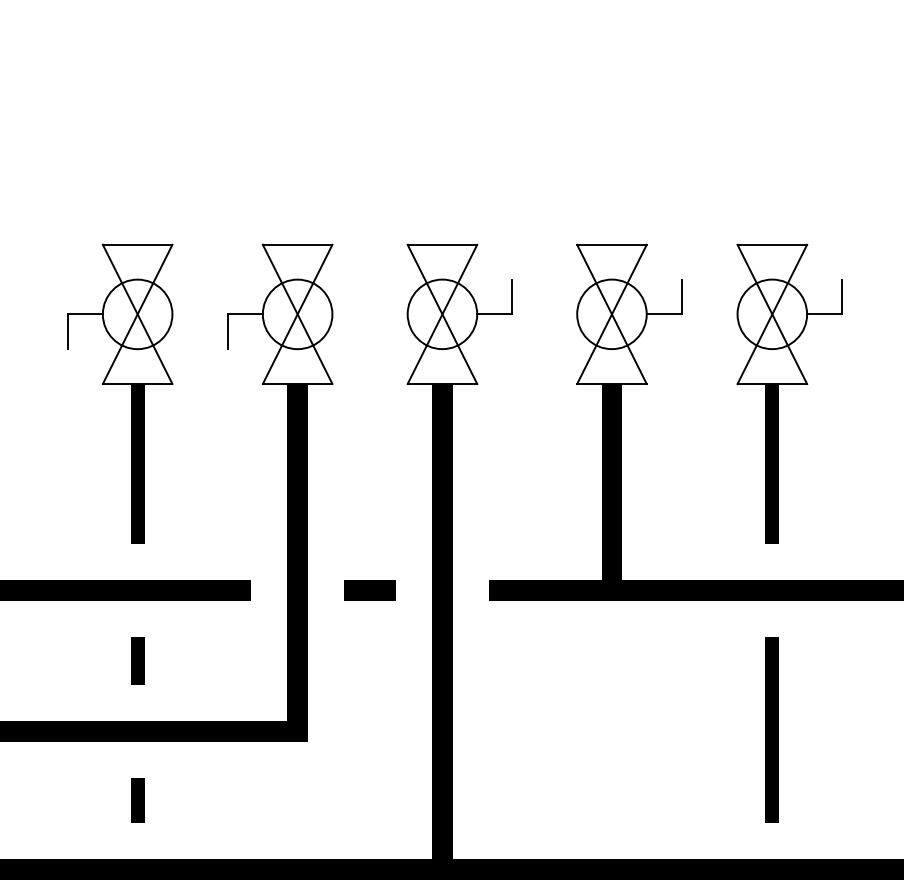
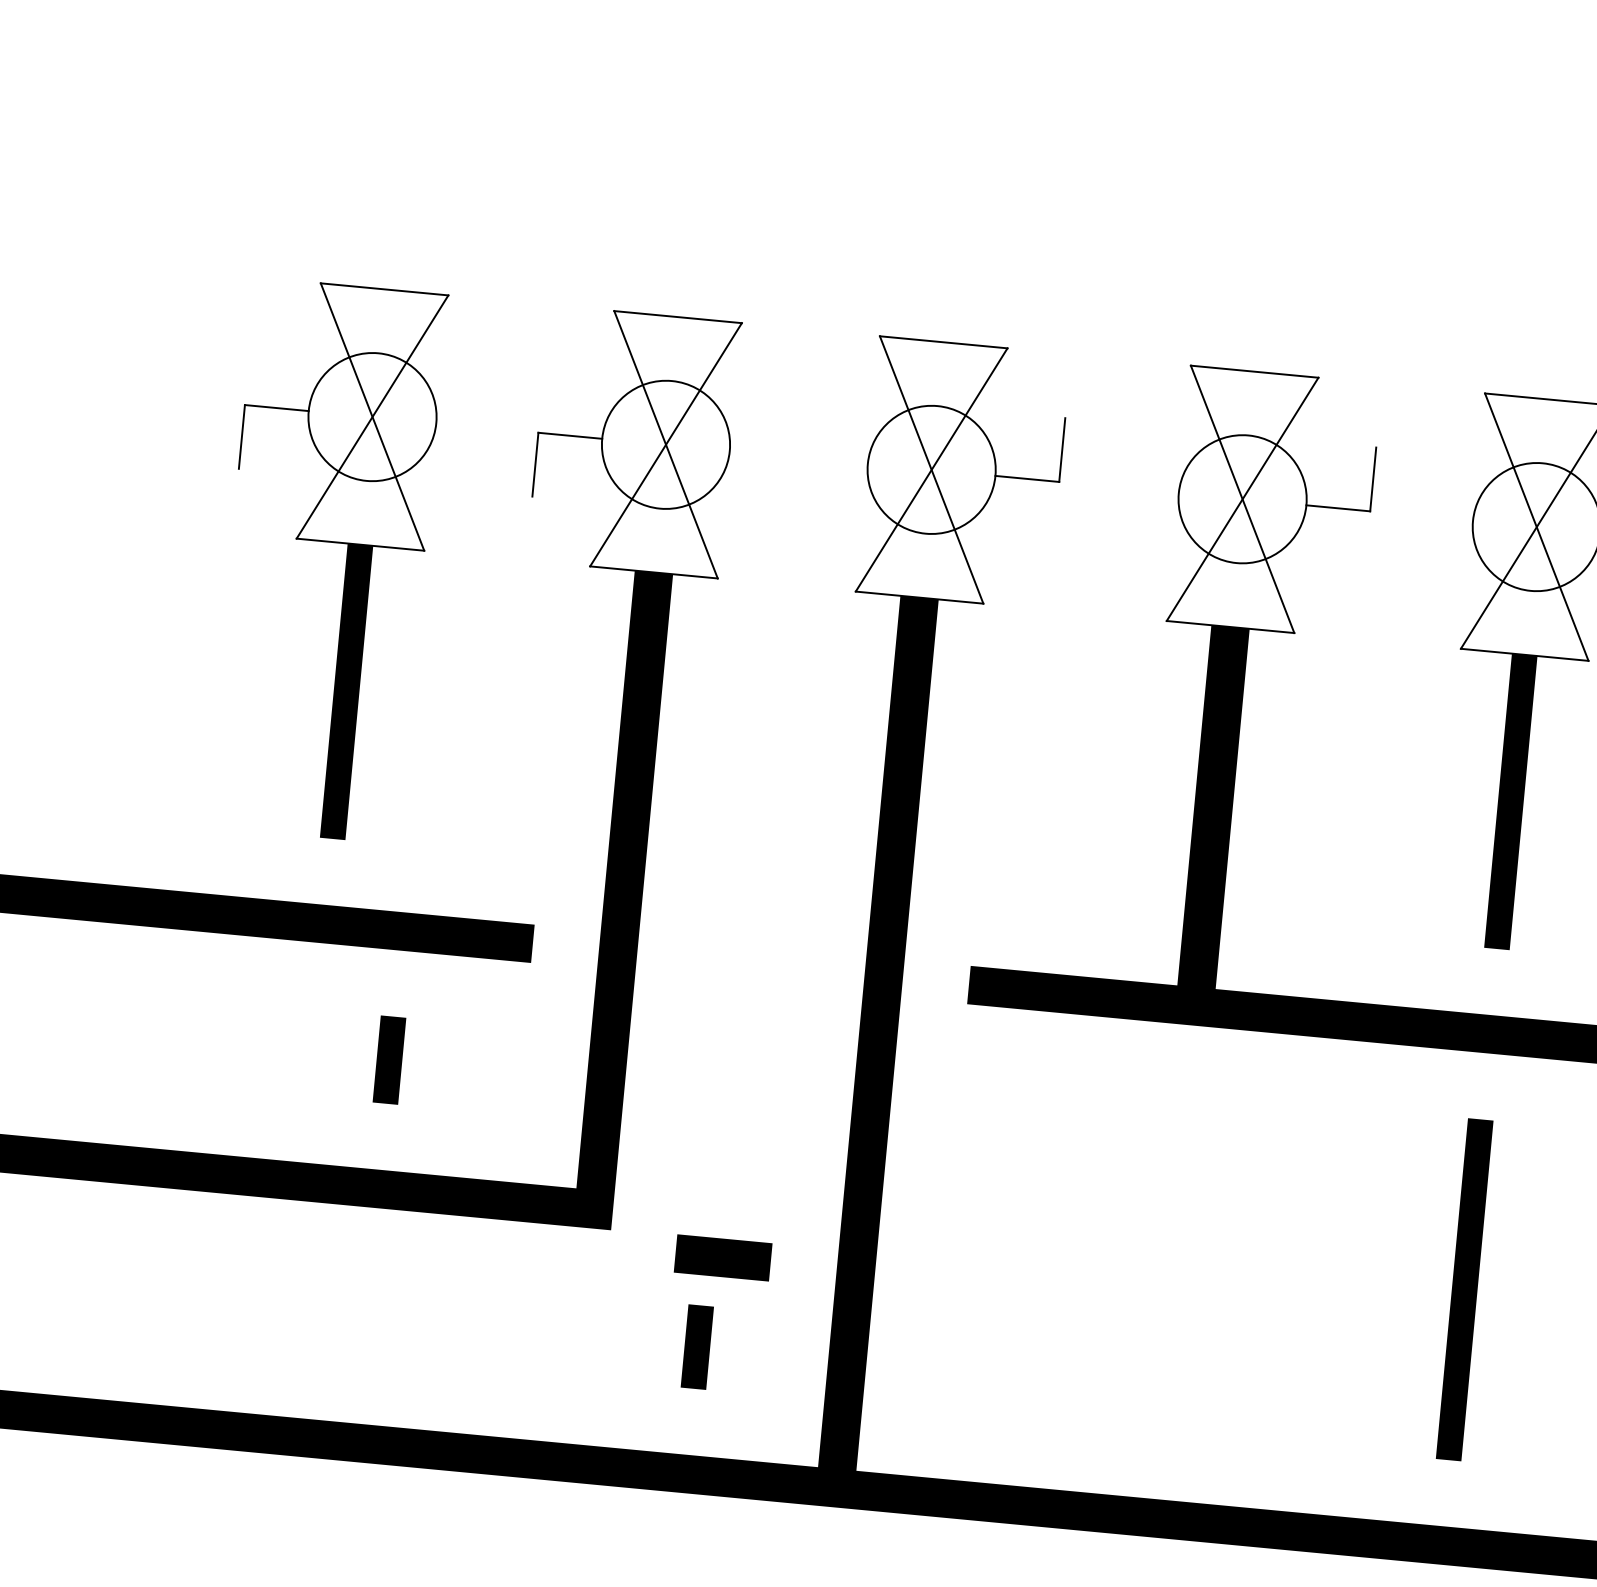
line: (369, 590) -> (722, 1257), moved
line: (137, 660) -> (389, 1059), moved
line: (137, 800) -> (697, 1347), moved

